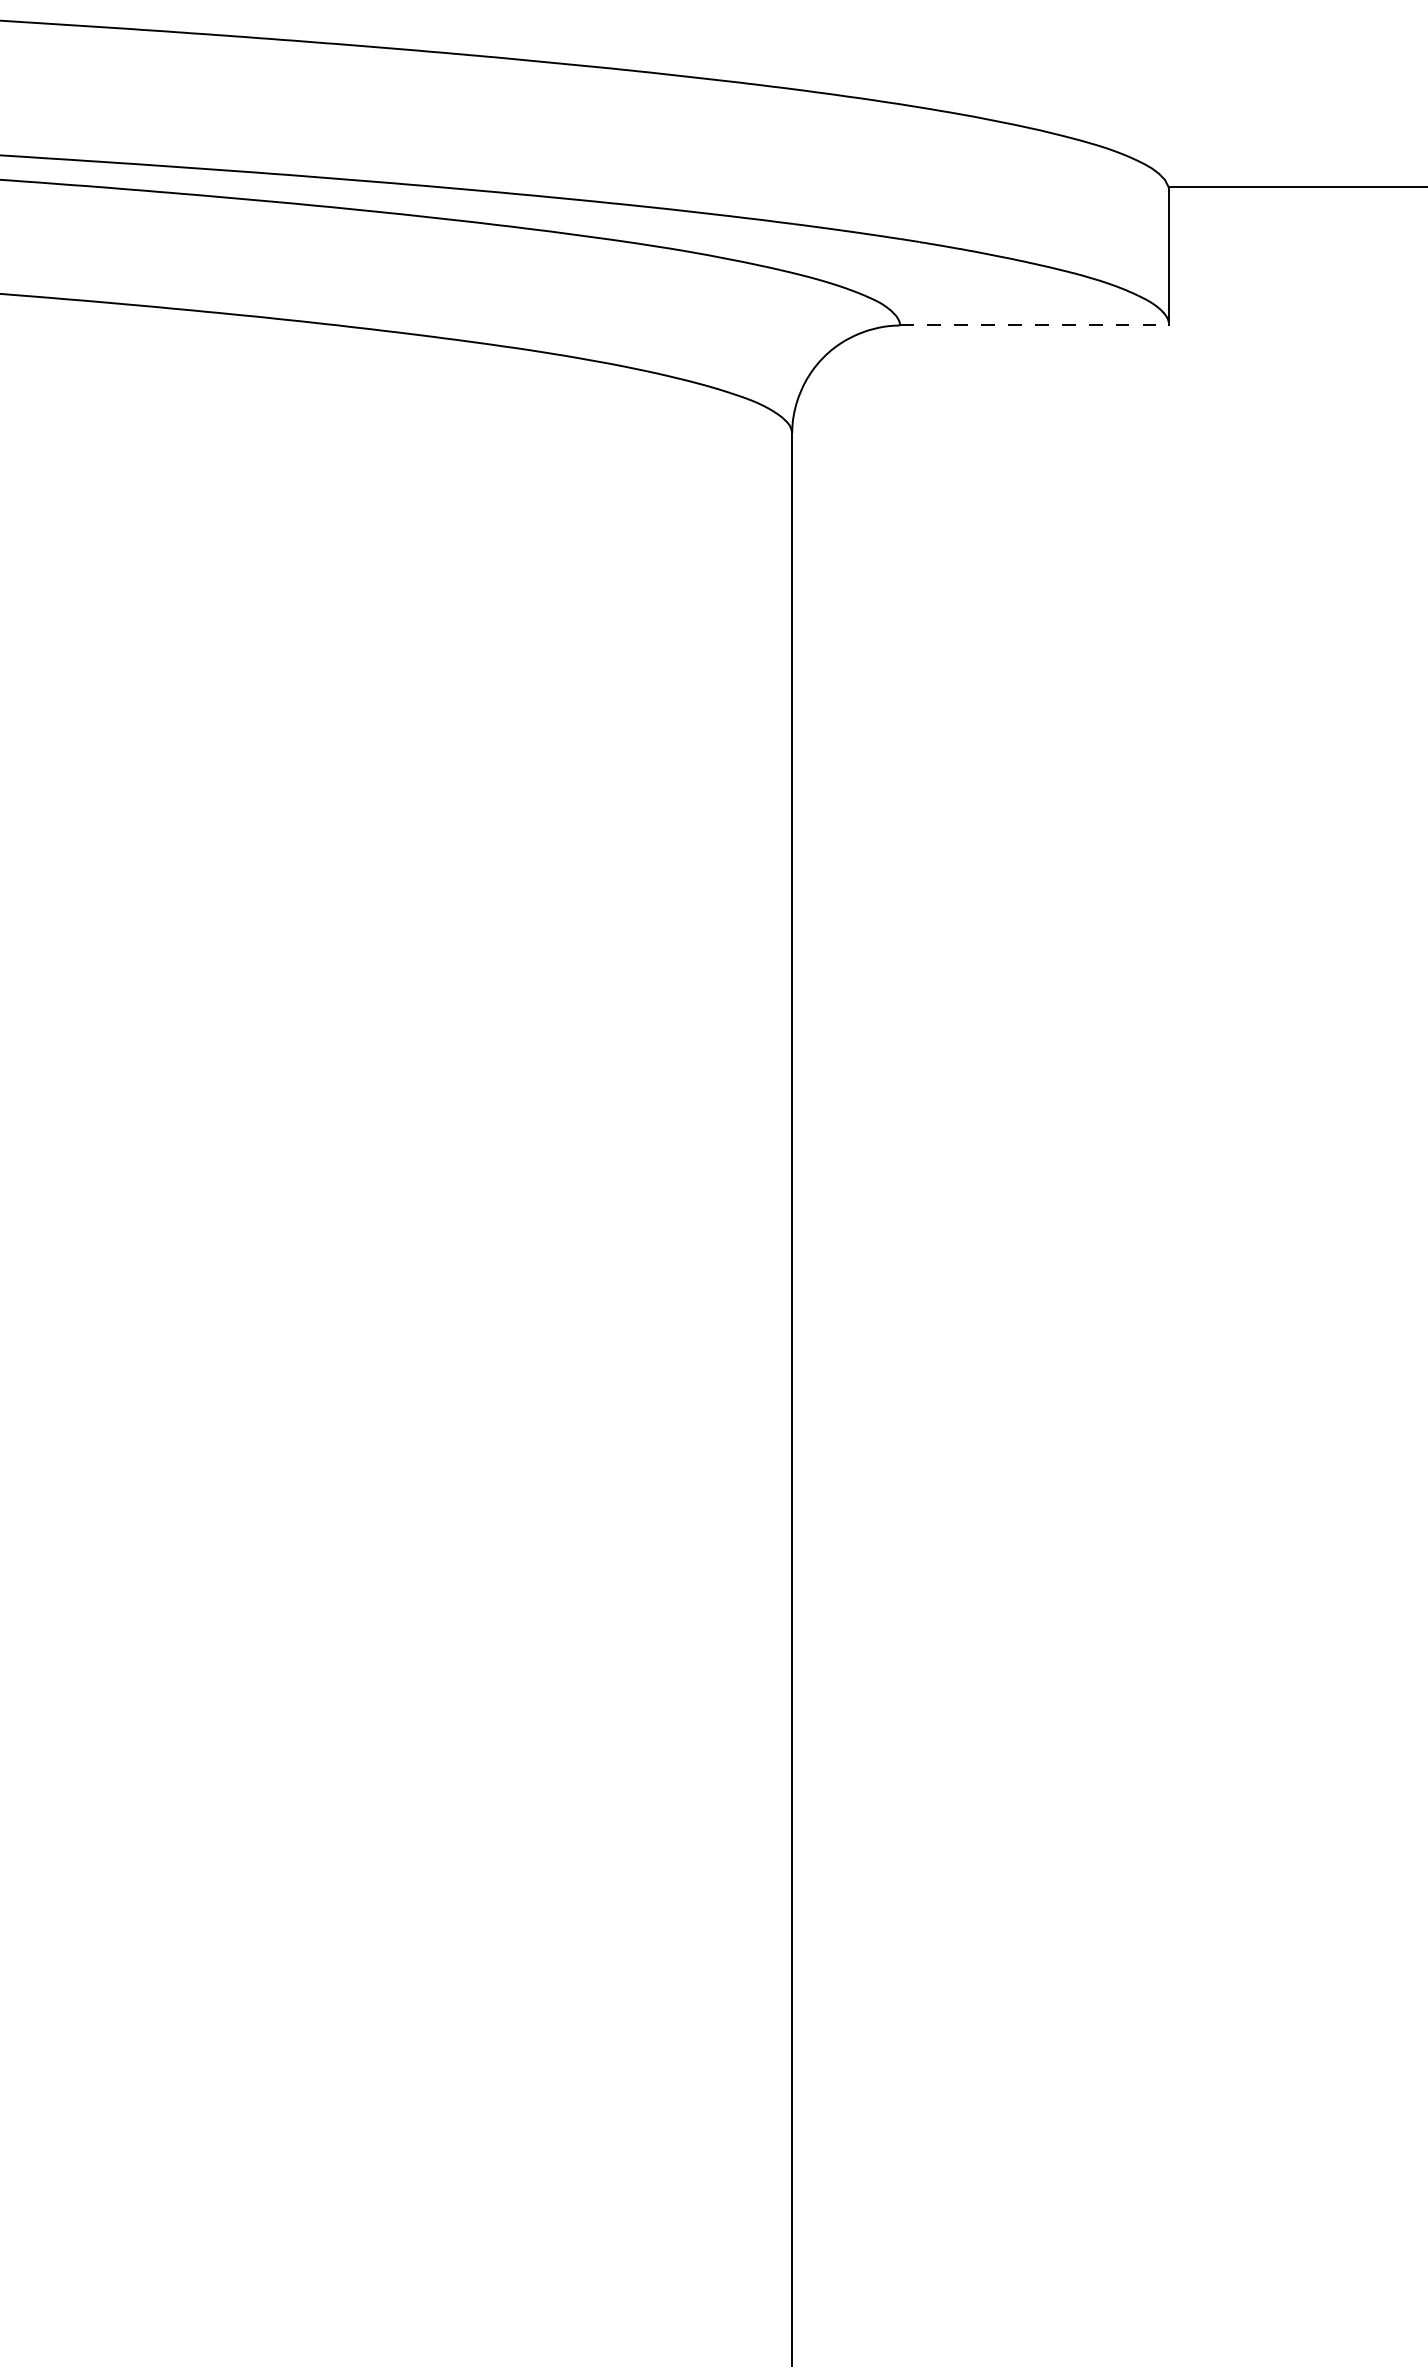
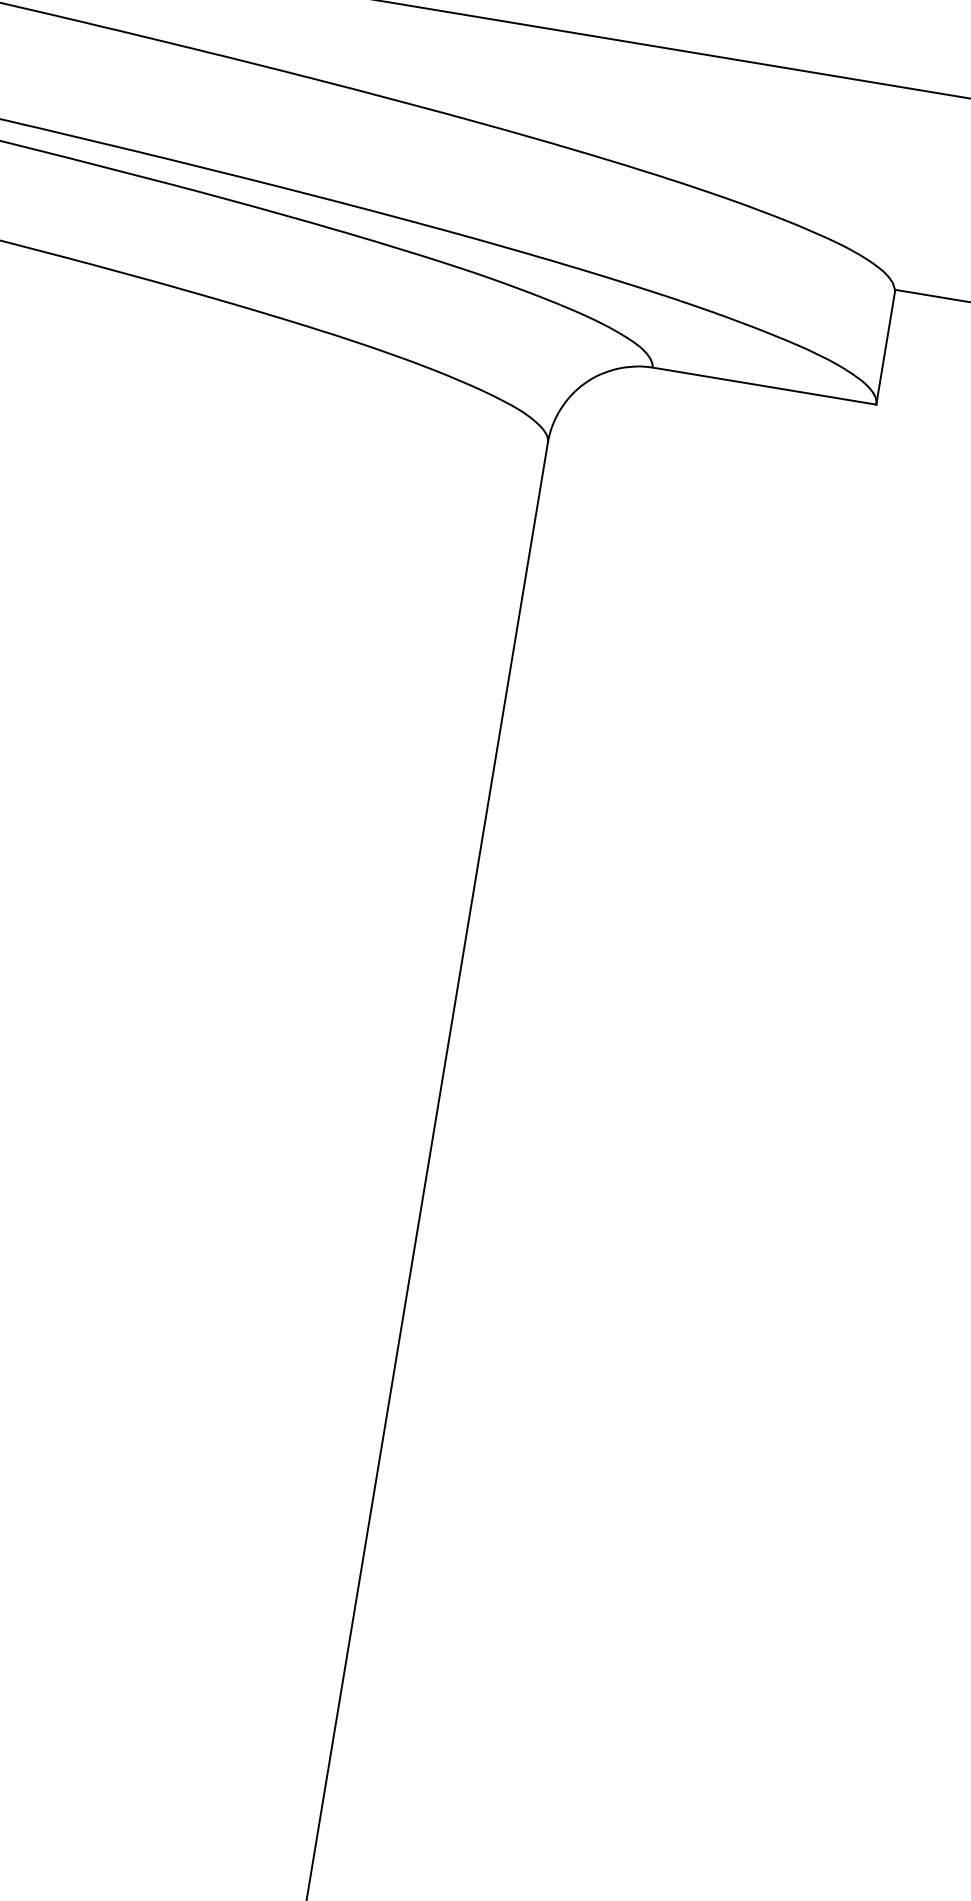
line: (1034, 325) -> (764, 386), dashed -> solid

